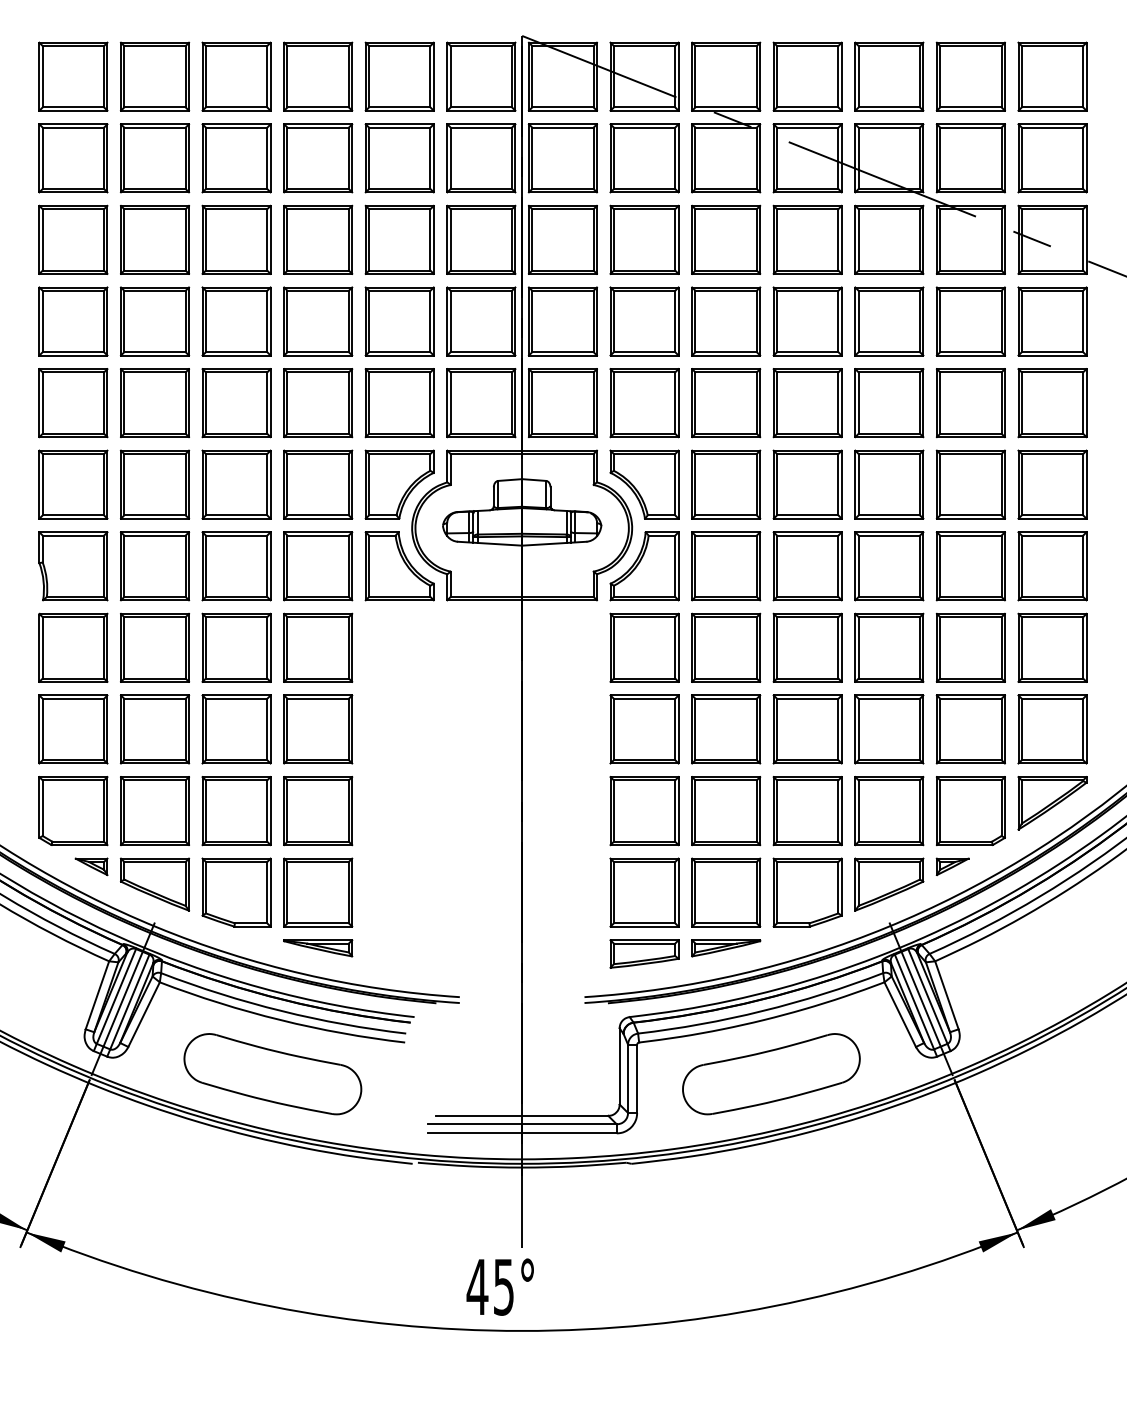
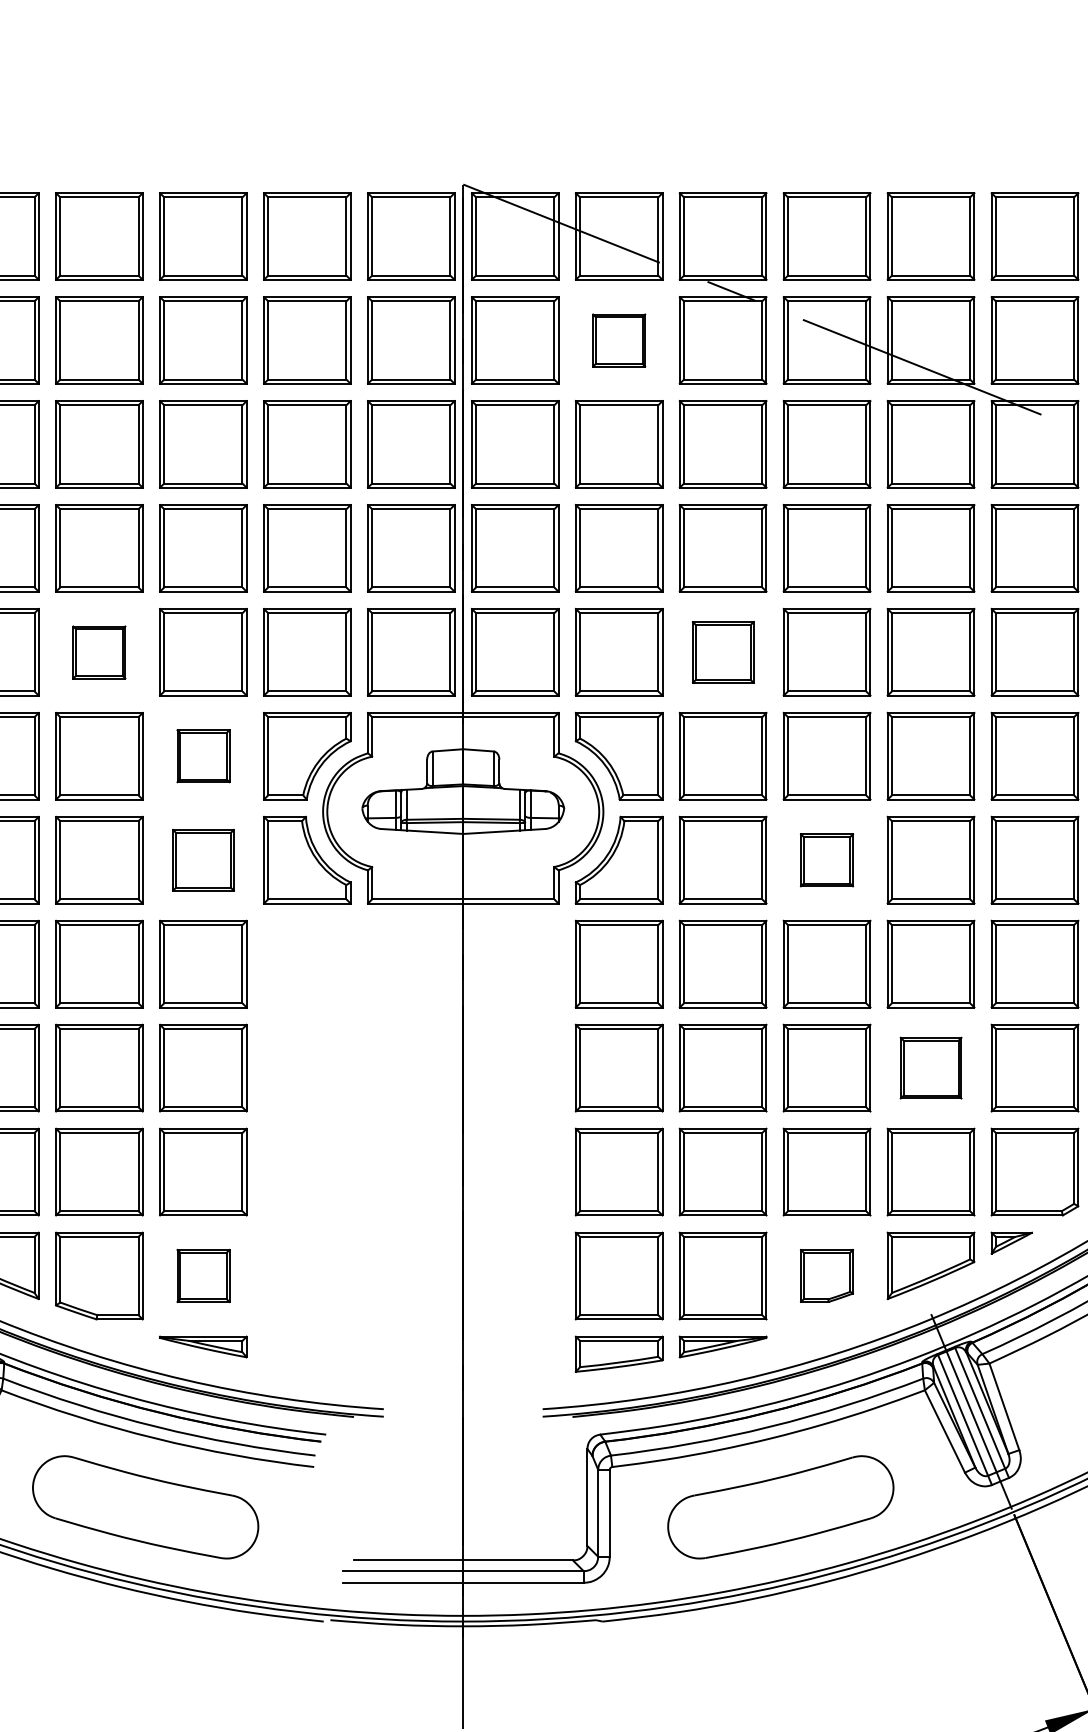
part: (644, 158) -> (619, 340), size x0.6
part: (236, 403) -> (99, 652), size x0.6
part: (726, 403) -> (723, 652), size x0.7
part: (318, 484) -> (203, 756), size x0.6
part: (318, 566) -> (203, 860), size x0.7
part: (807, 566) -> (826, 860), size x0.6
part: (889, 729) -> (931, 1068), size x0.7
part: (318, 892) -> (203, 1275), size x0.6
part: (807, 892) -> (826, 1275), size x0.6

